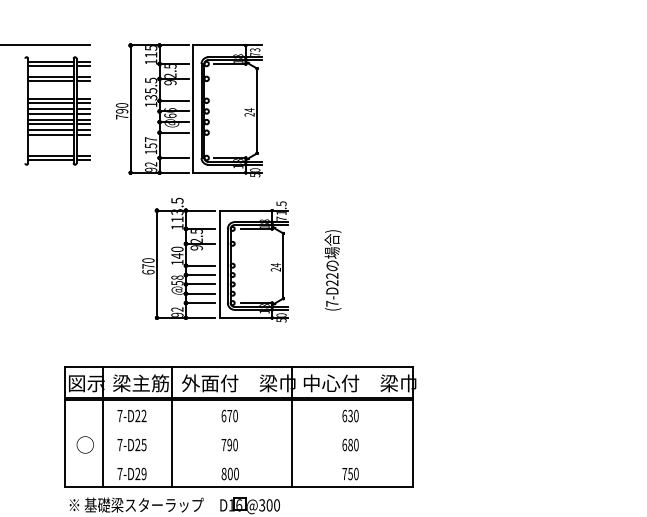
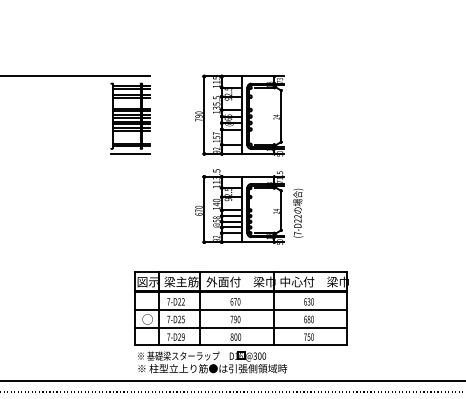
part: (188, 109) -> (239, 115), moved
line: (57, 172) -> (130, 153), added
part: (214, 259) -> (239, 206), moved
line: (239, 428) -> (241, 309), added
line: (239, 458) -> (241, 327), added

